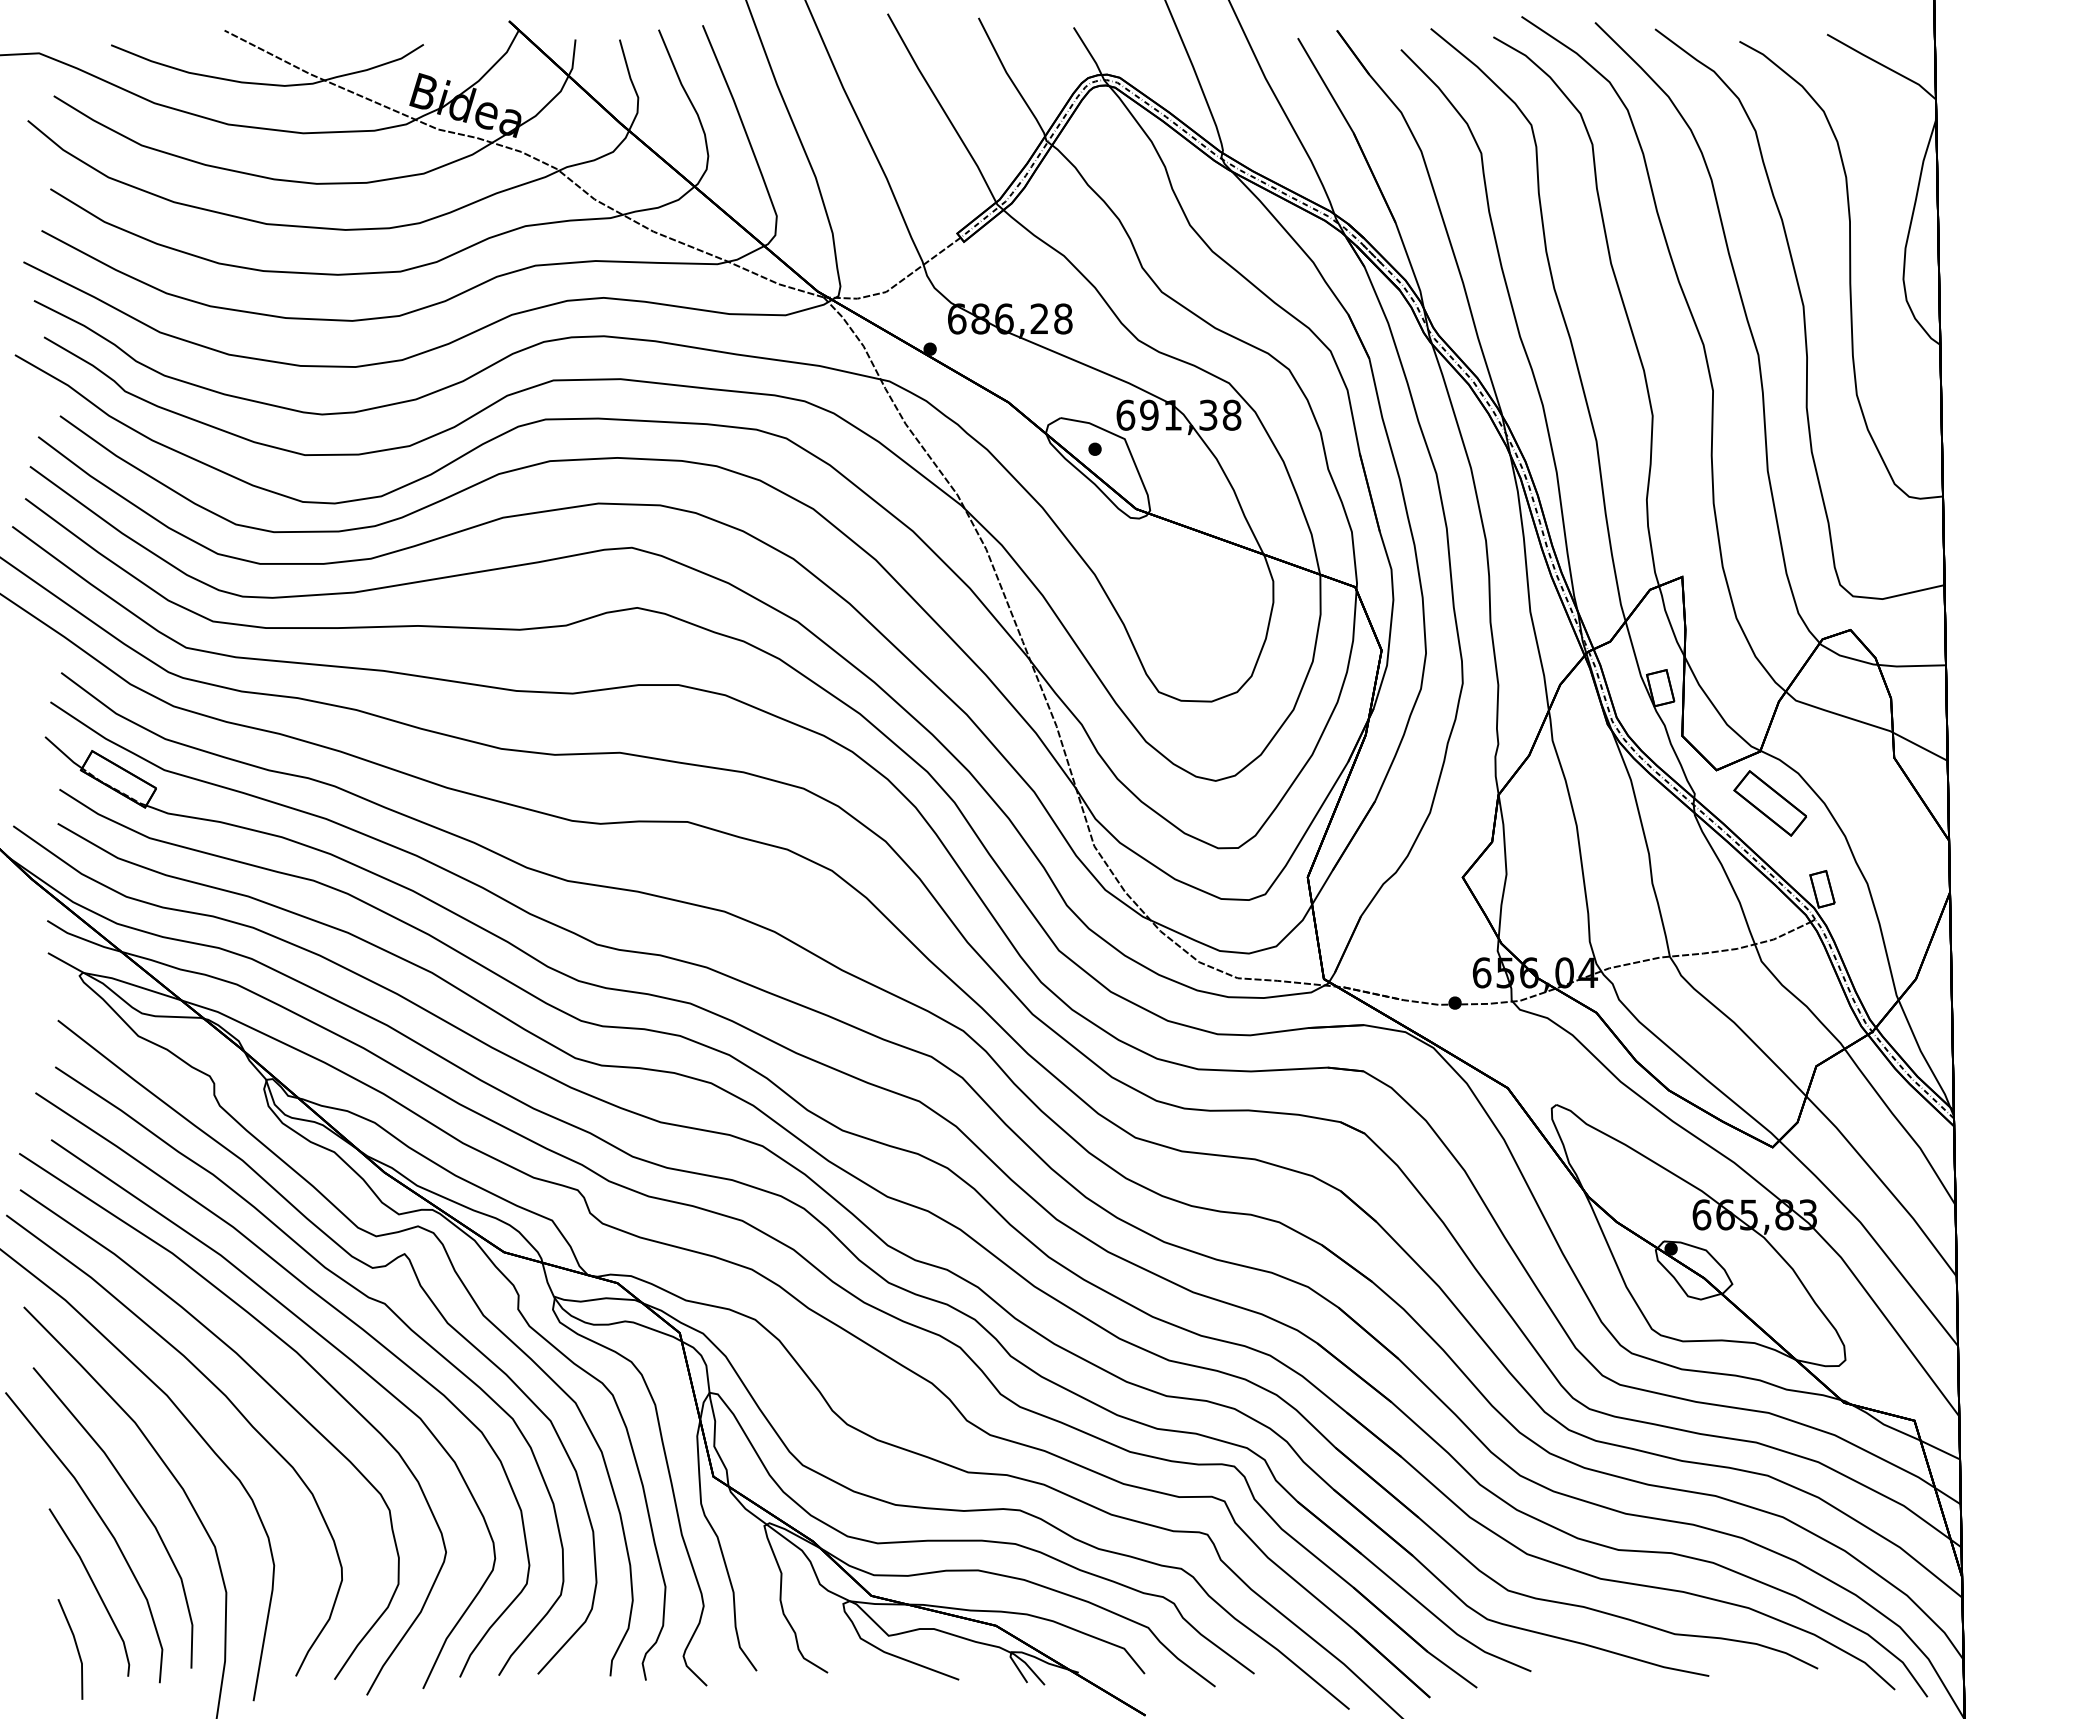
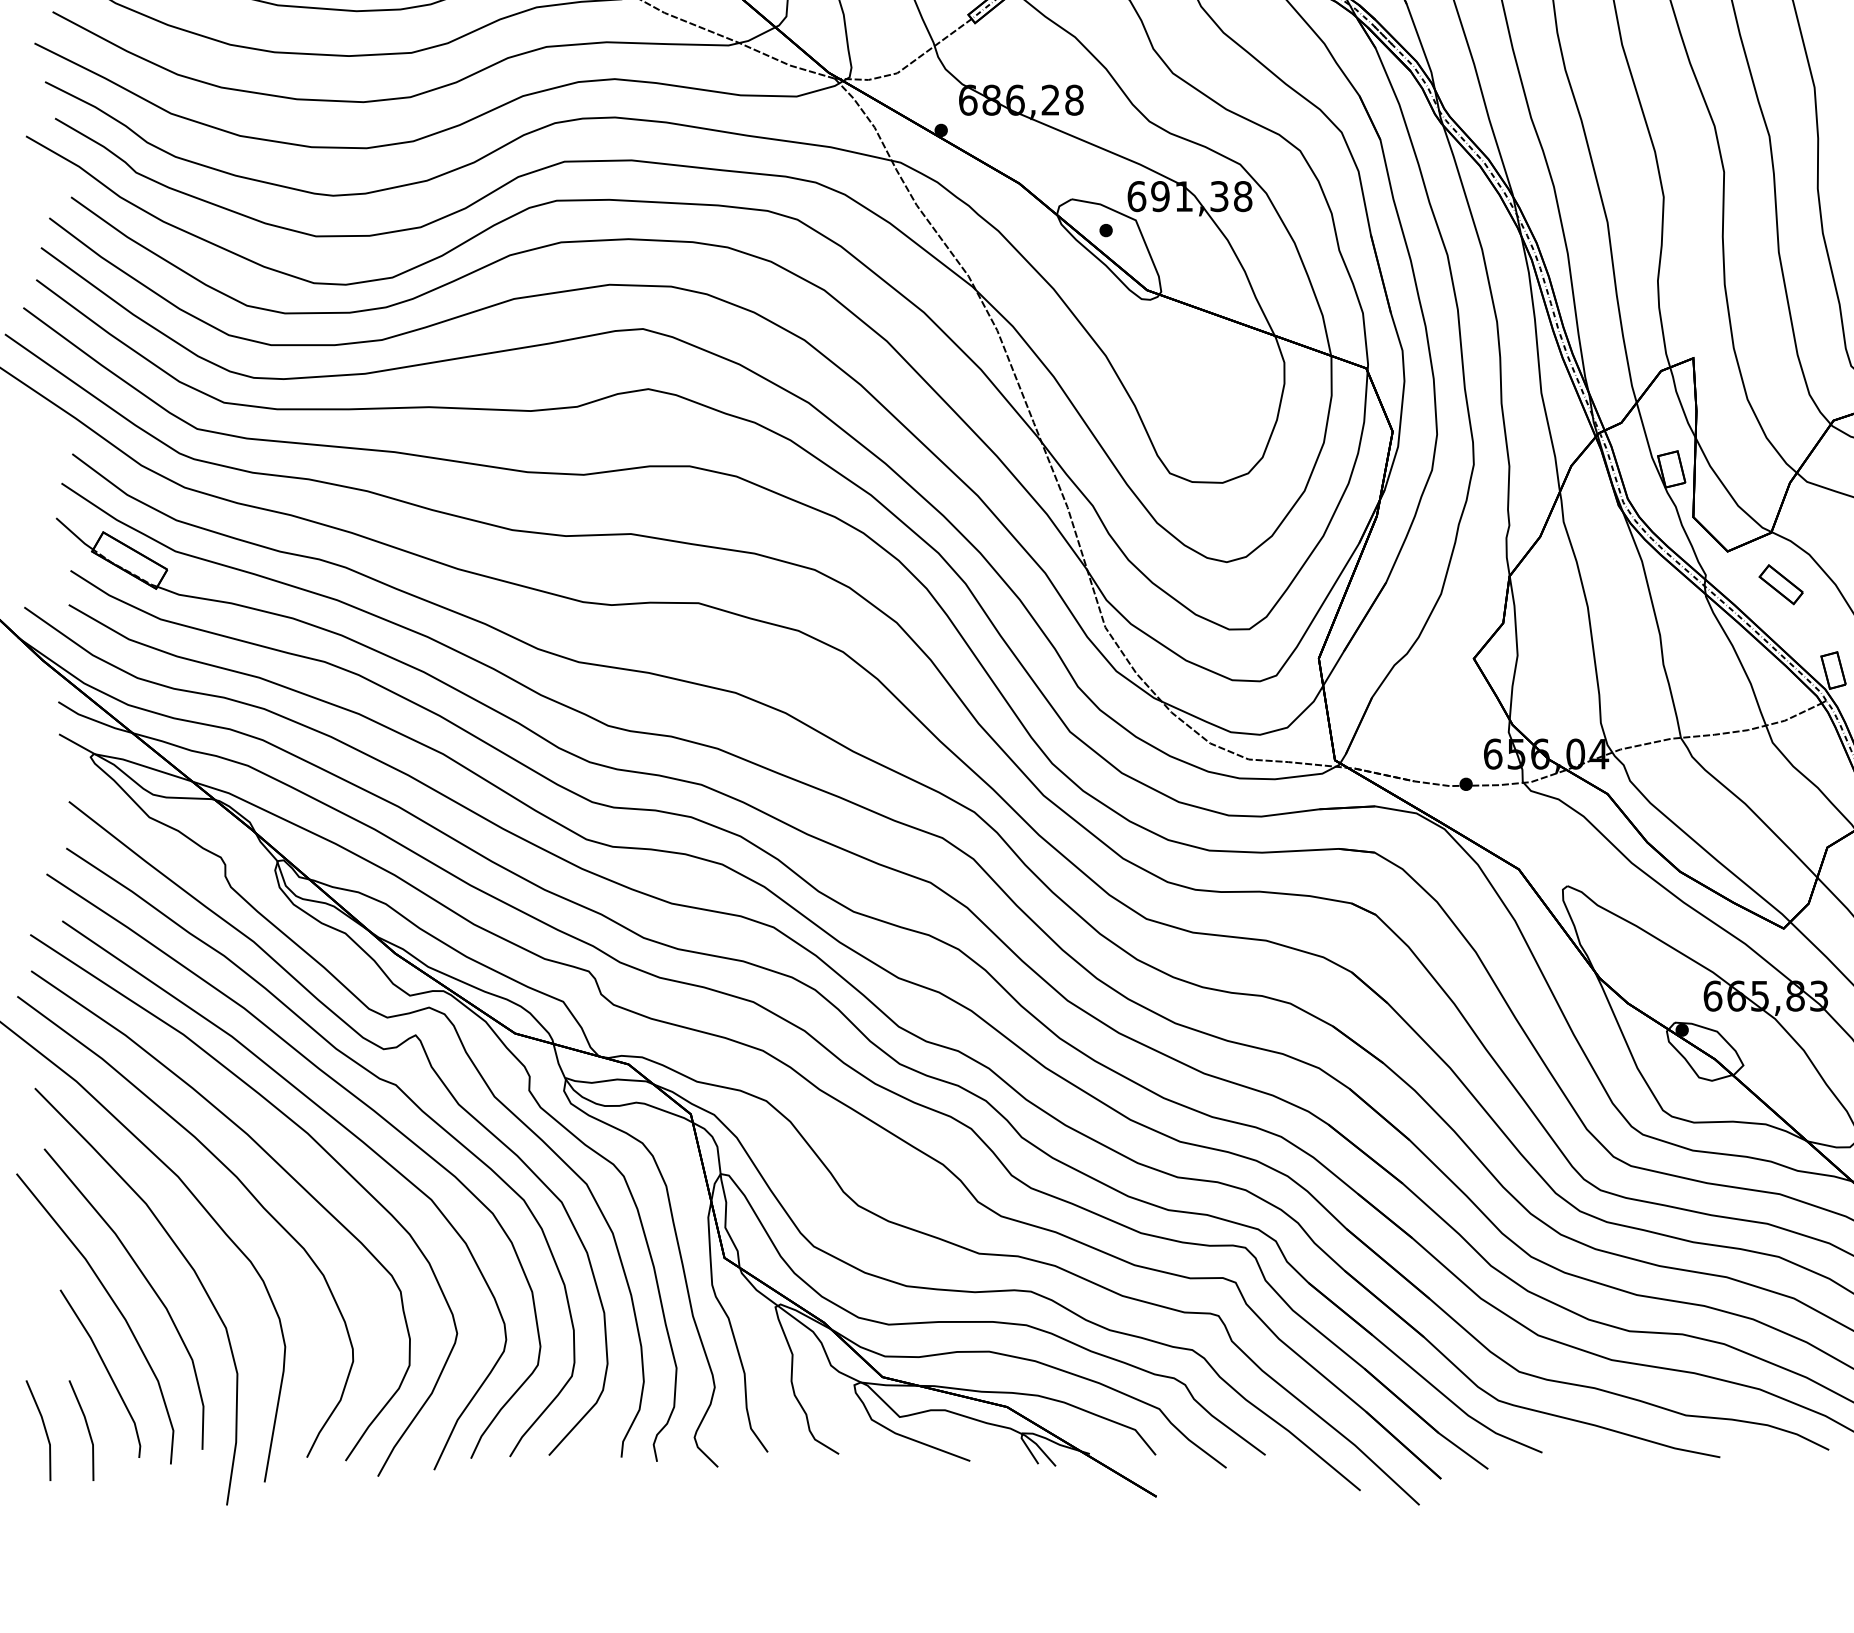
part: (1769, 803) -> (1780, 584), size x0.6
line: (33, 1649) -> (44, 1430), added

